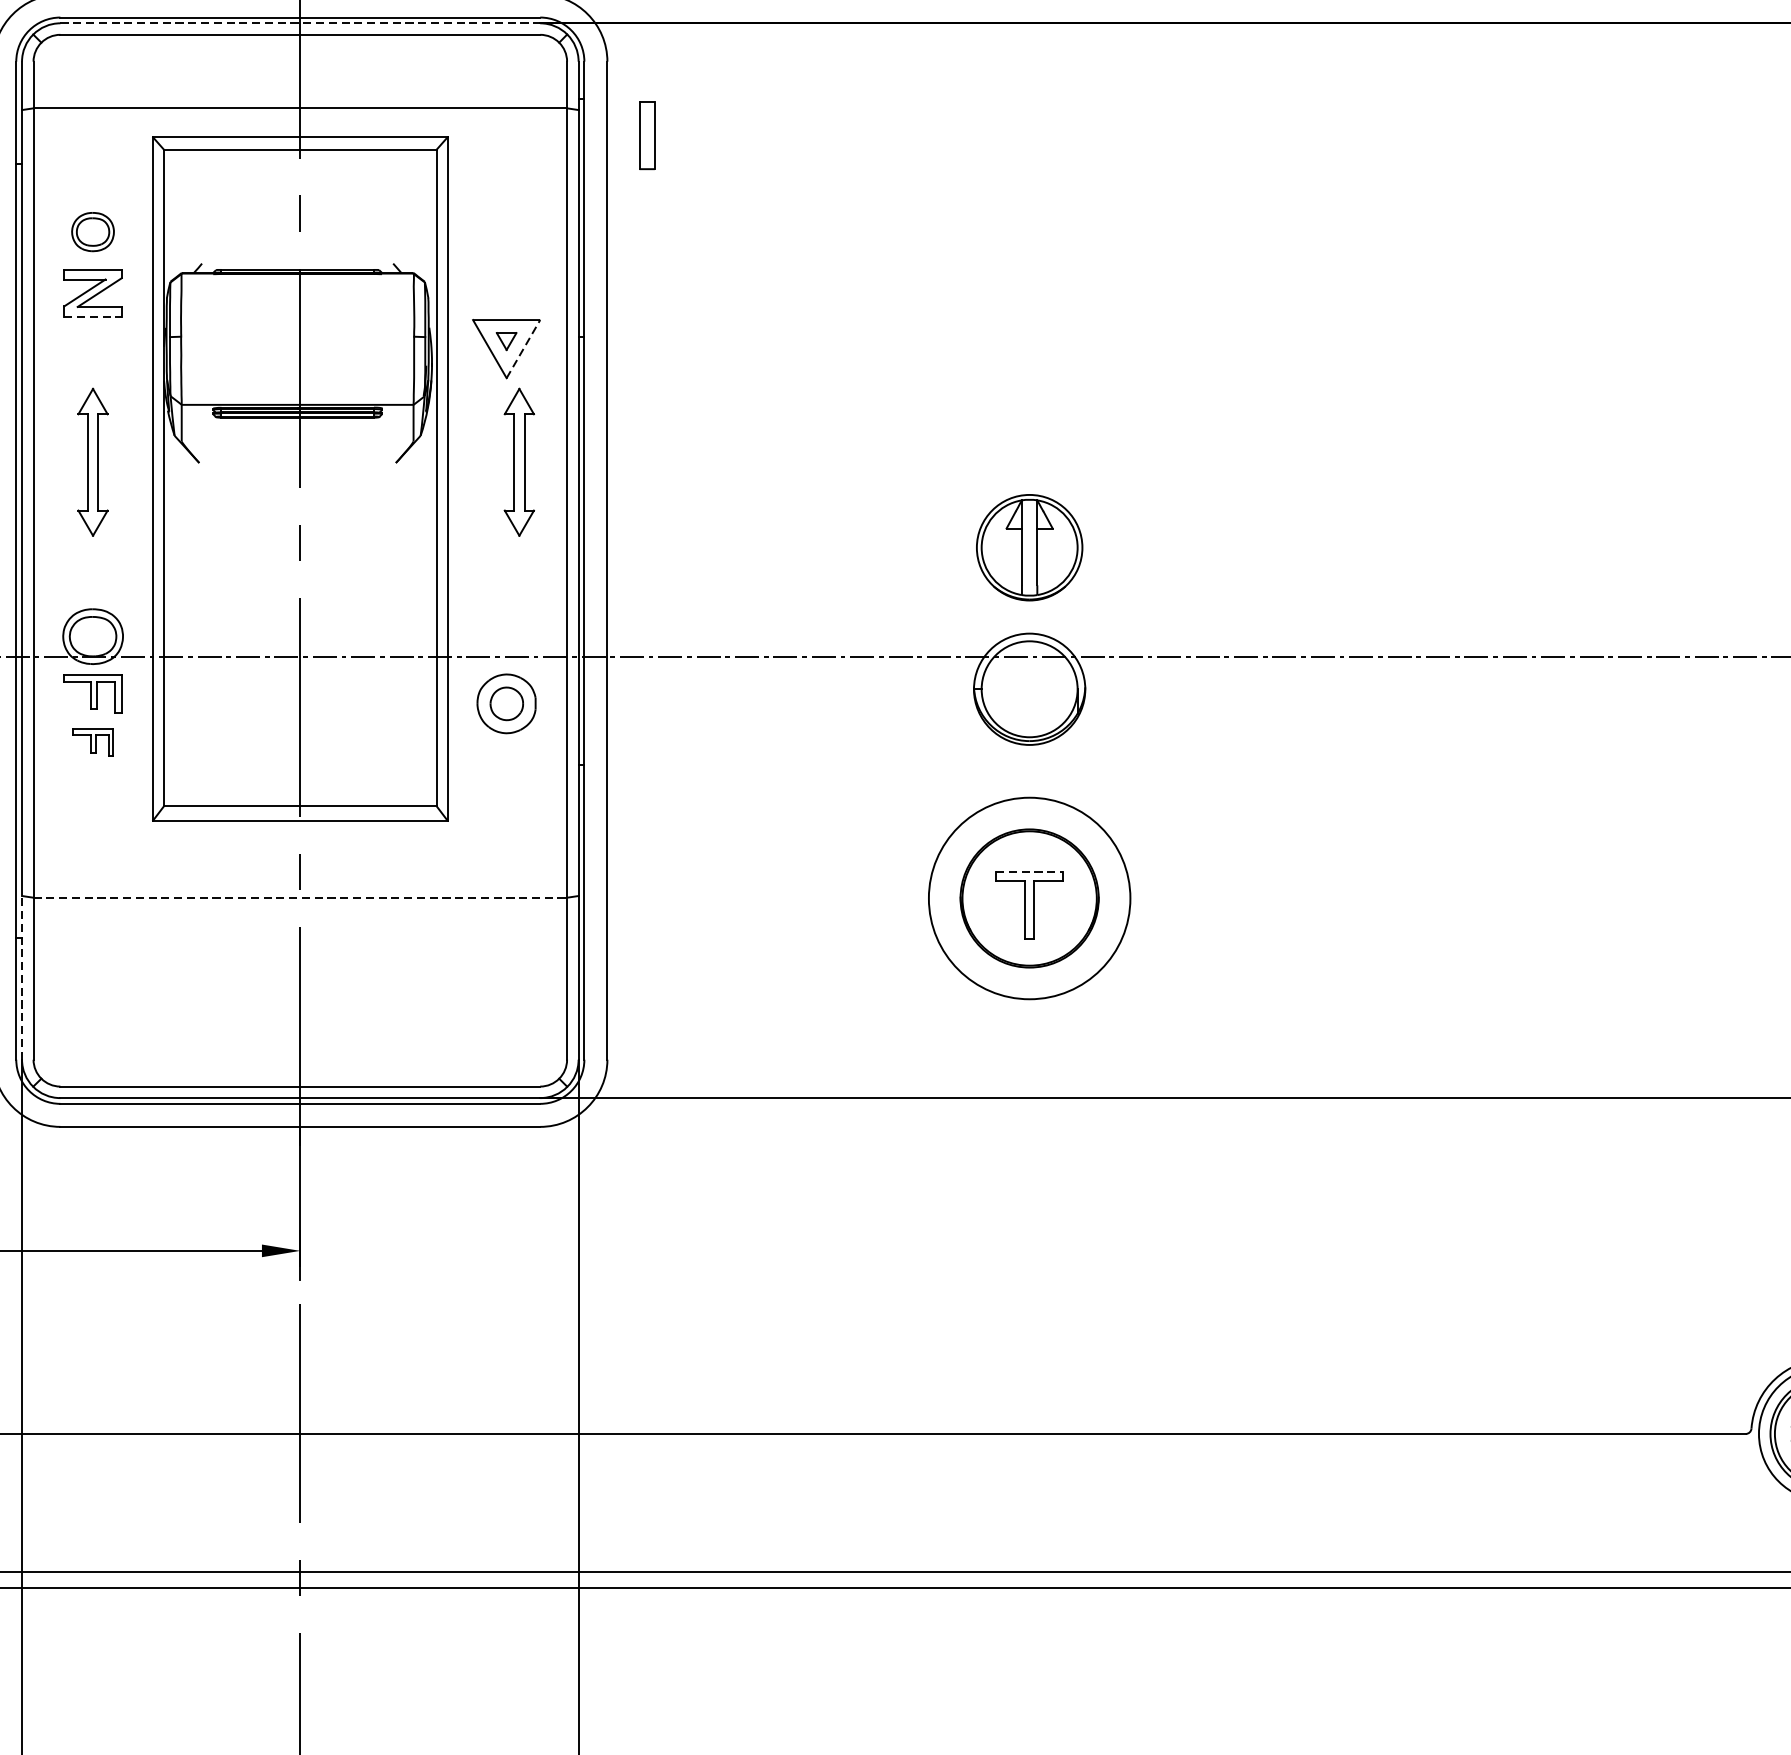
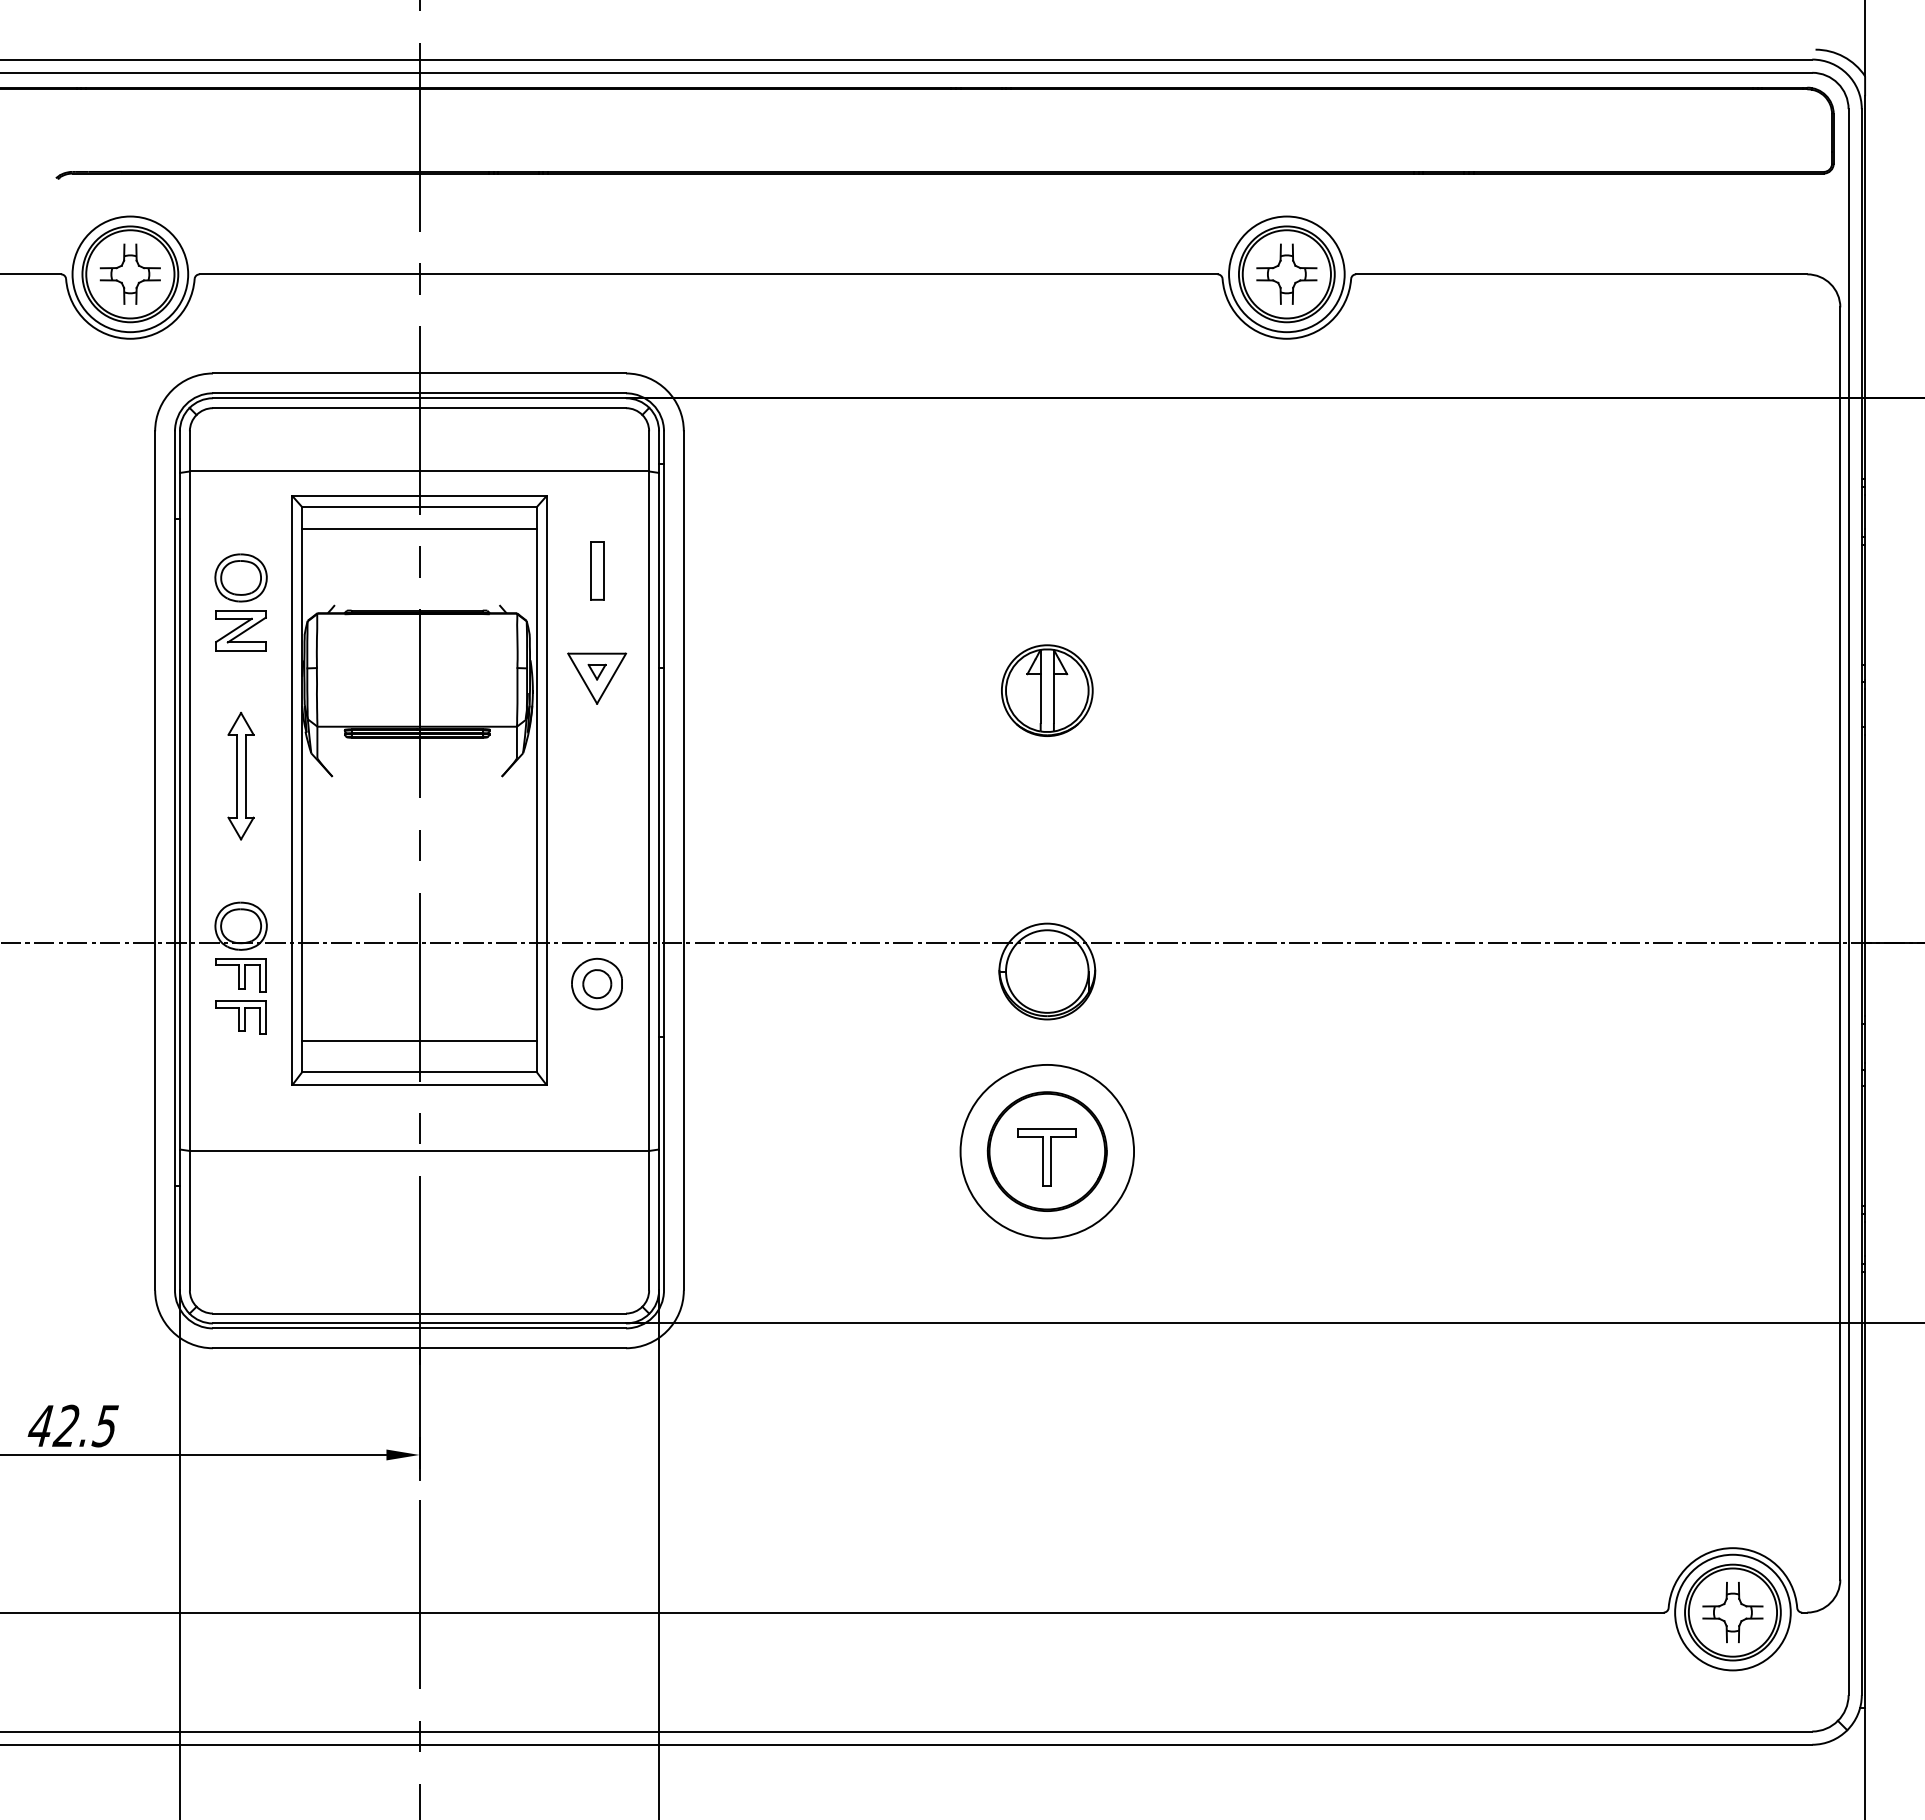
line: (300, 23) -> (419, 398), dashed -> solid
part: (647, 135) -> (597, 570), moved
line: (300, 174) -> (419, 528), added
part: (92, 231) -> (240, 577), size x1.43
line: (93, 316) -> (241, 650), dashed -> solid
line: (523, 348) -> (611, 678), dashed -> solid
part: (518, 461) -> (607, 775), removed
part: (1029, 547) -> (1047, 690), moved
part: (92, 742) -> (240, 1017), size x1.43
line: (300, 770) -> (419, 1041), added
line: (1029, 871) -> (1047, 1128), dashed -> solid
line: (300, 897) -> (419, 1150), dashed -> solid
line: (21, 977) -> (179, 1219), dashed -> solid

